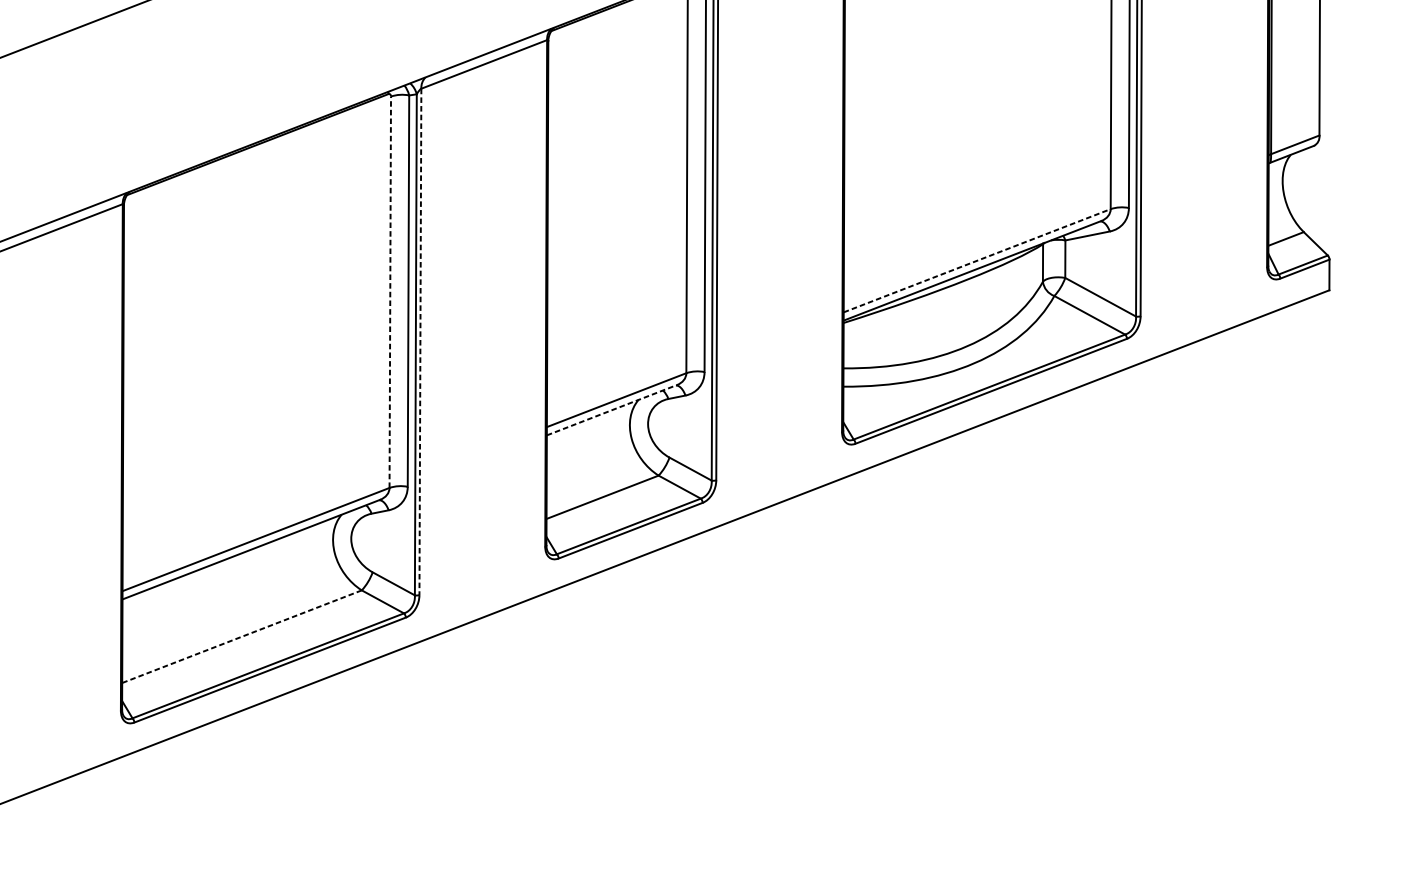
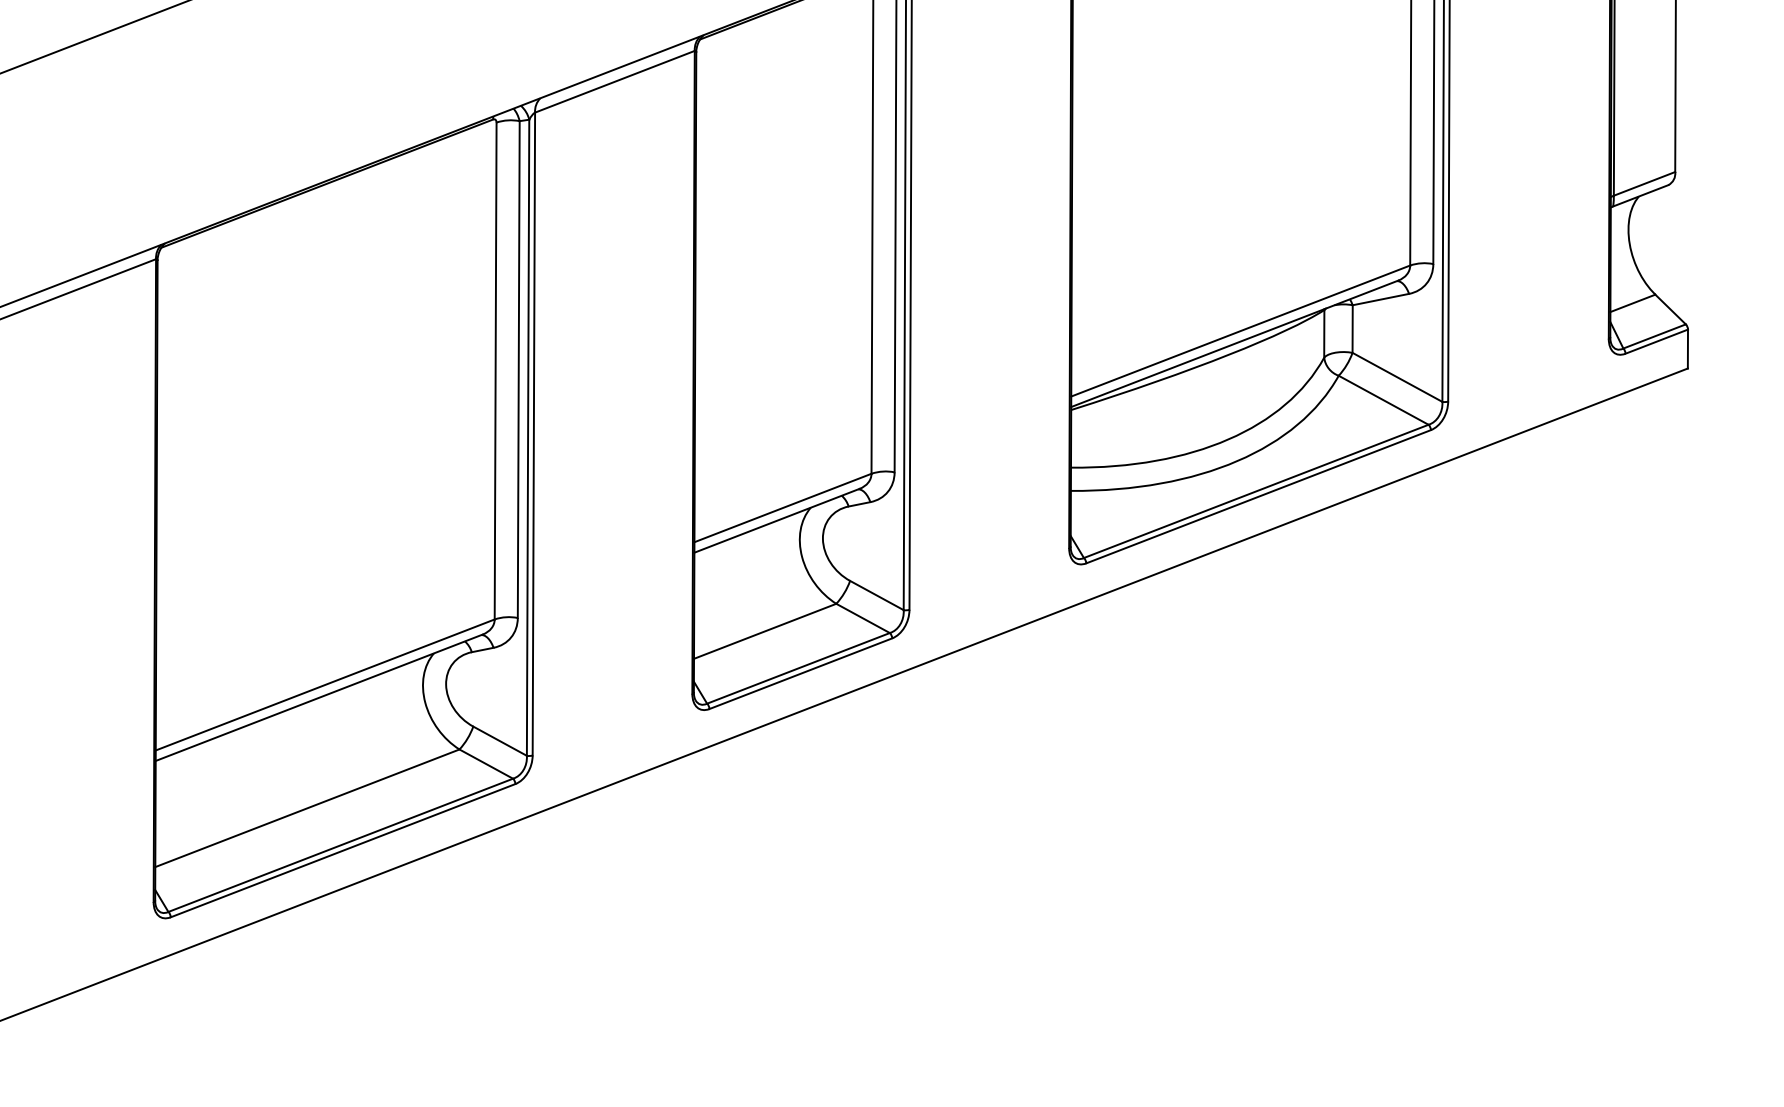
line: (977, 261) -> (1240, 331), dashed -> solid
line: (390, 291) -> (495, 370), dashed -> solid
line: (420, 342) -> (533, 434), dashed -> solid
line: (611, 410) -> (776, 520), dashed -> solid
line: (241, 636) -> (306, 808), dashed -> solid

